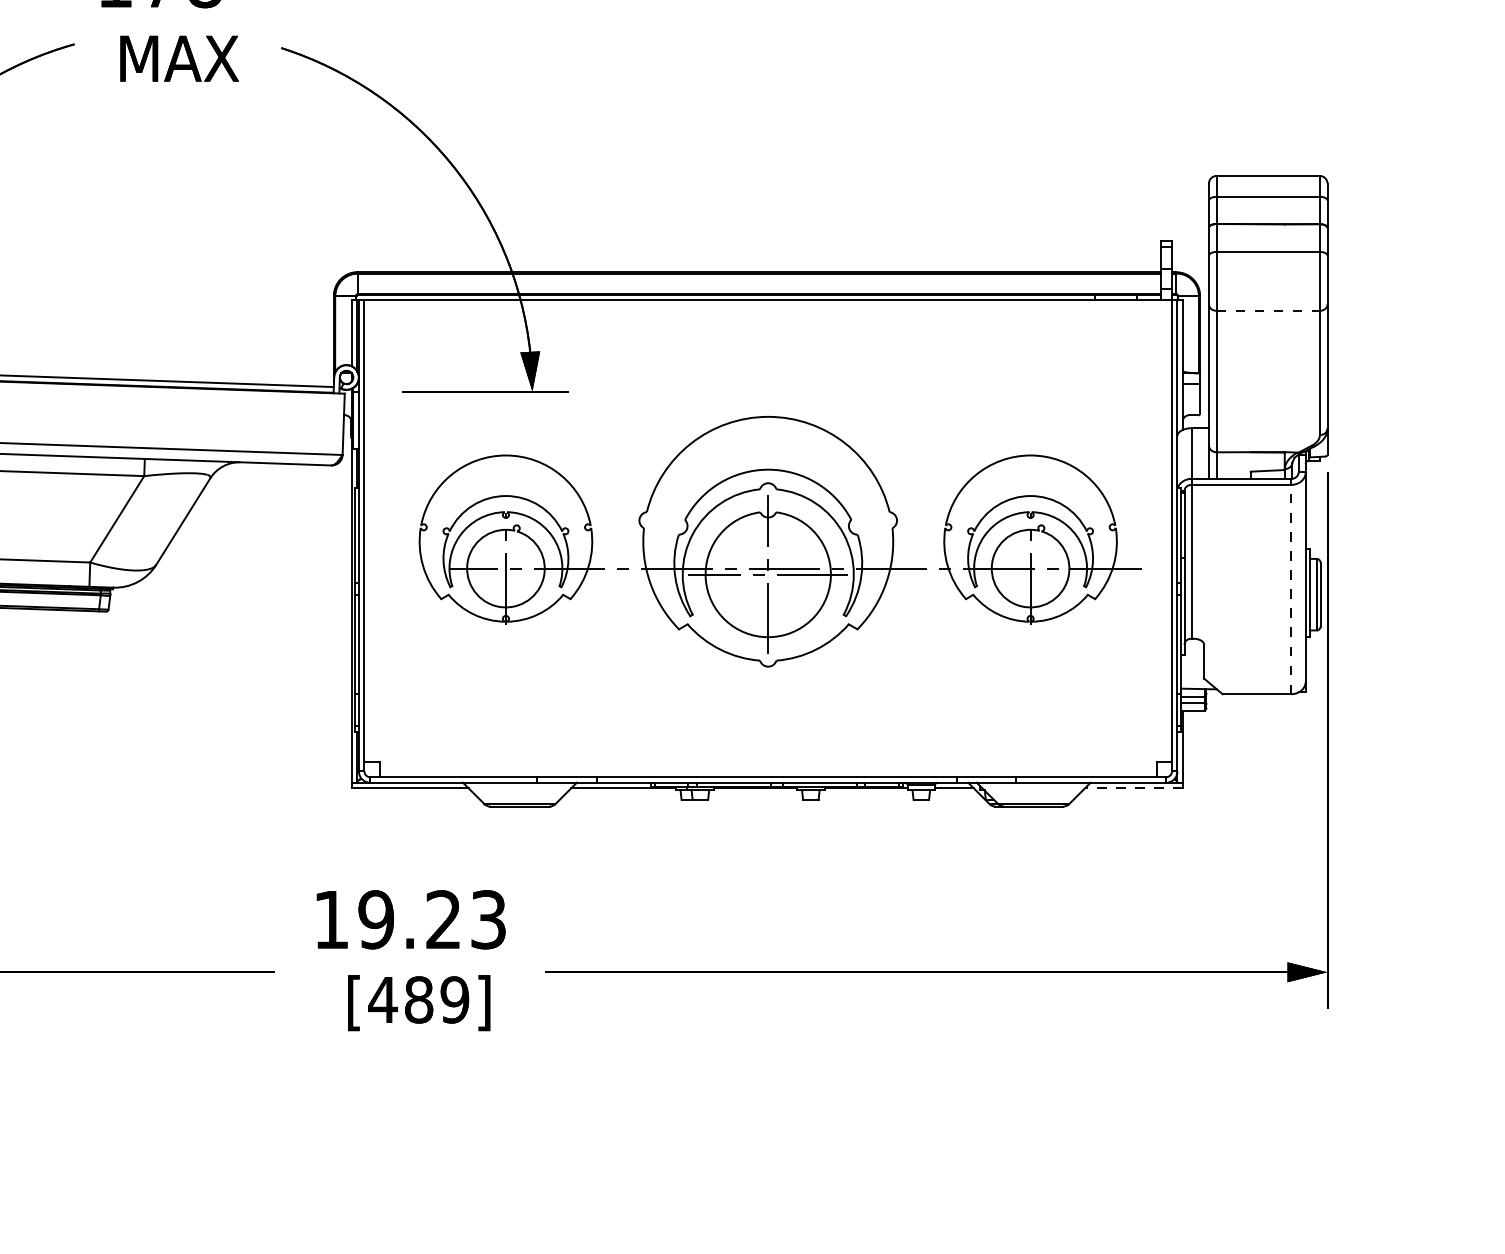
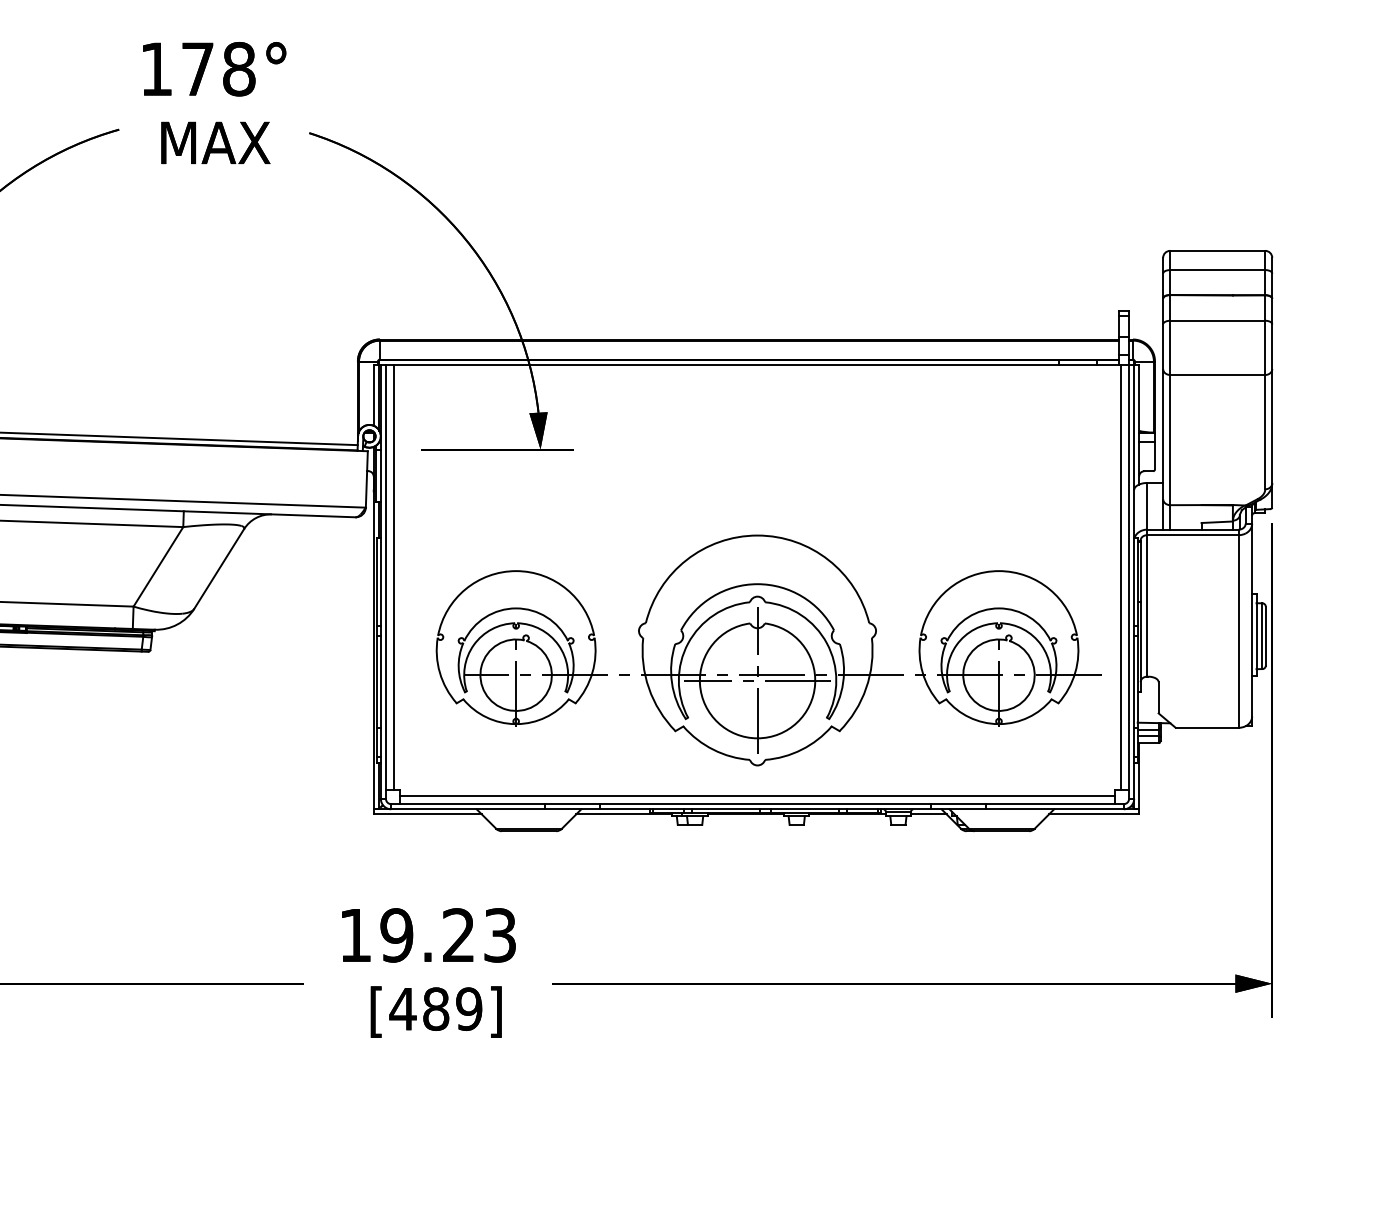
line: (1268, 311) -> (1217, 375), dashed -> solid
line: (372, 530) -> (393, 577), added
line: (1163, 530) -> (1121, 577), added
part: (780, 541) -> (768, 650), moved
line: (1290, 586) -> (1238, 628), dashed -> solid
line: (768, 768) -> (757, 796), added
line: (1133, 788) -> (1093, 814), dashed -> solid

